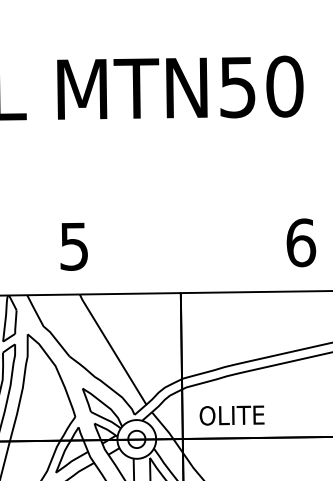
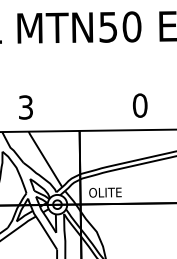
text: (299, 242) -> (139, 105), 6 -> 0
text: (73, 244) -> (25, 106), 5 -> 3

